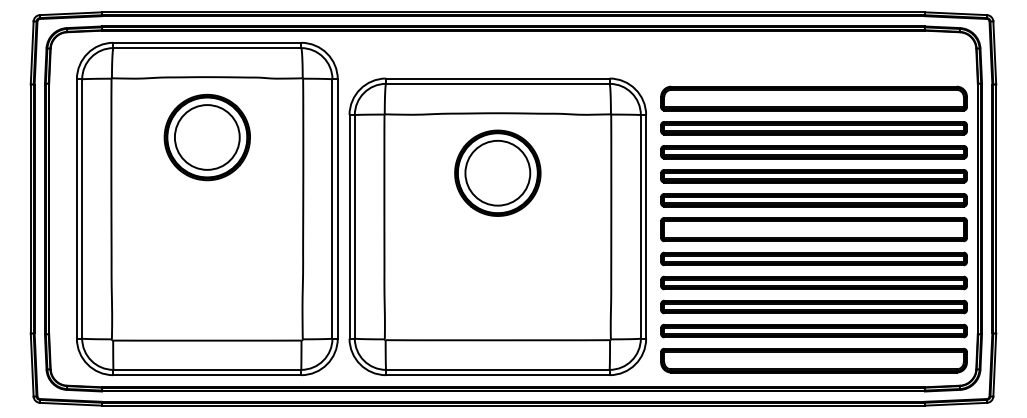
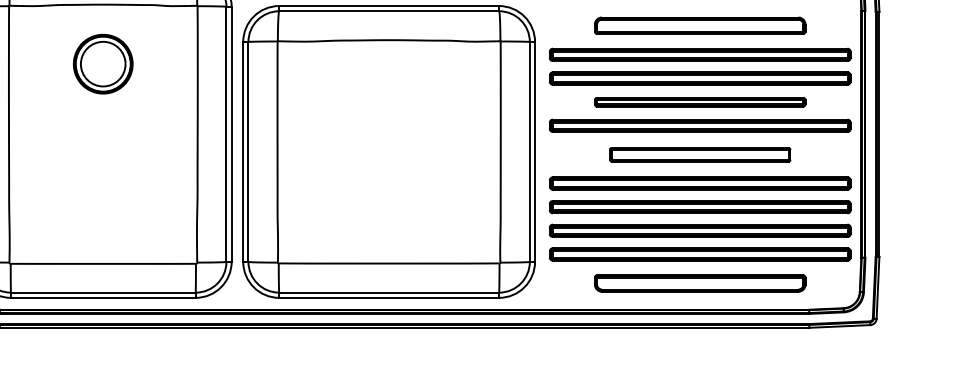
part: (813, 98) -> (699, 25), size x0.7
part: (206, 137) -> (102, 64), size x0.7
part: (497, 172) -> (388, 98), removed
part: (813, 176) -> (699, 102), size x0.7
part: (813, 229) -> (699, 154), size x0.6
part: (813, 360) -> (699, 283), size x0.7

